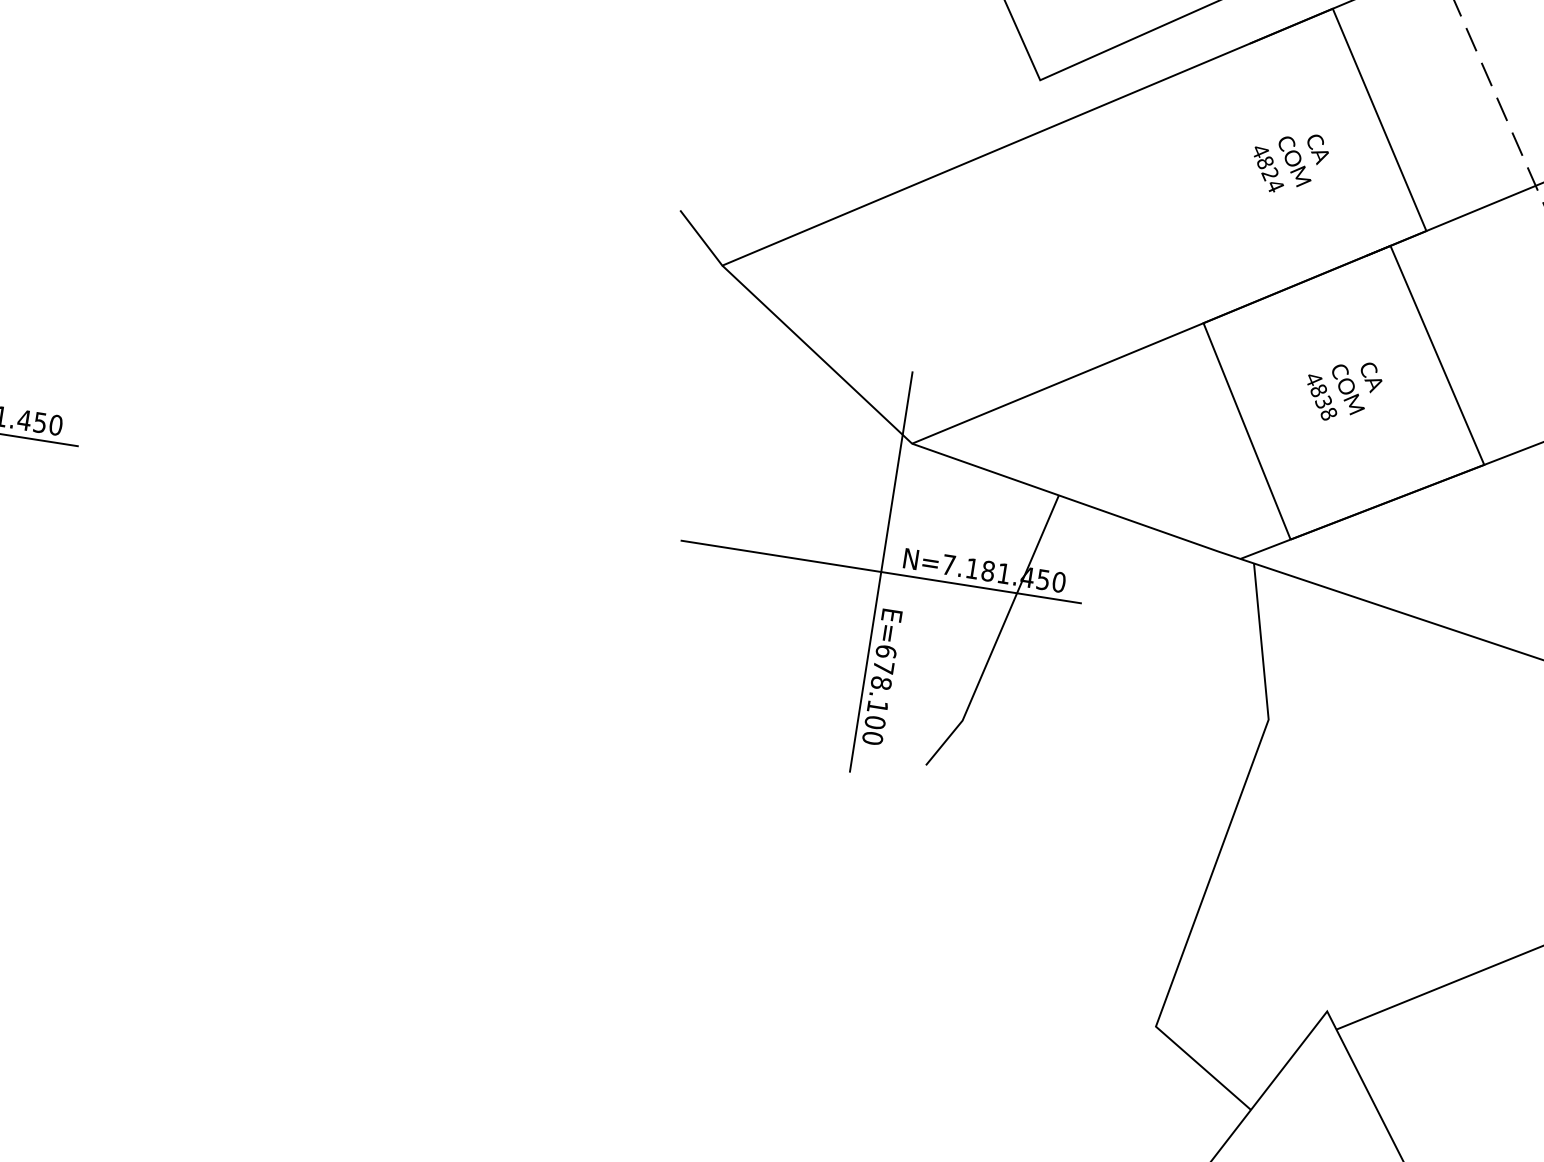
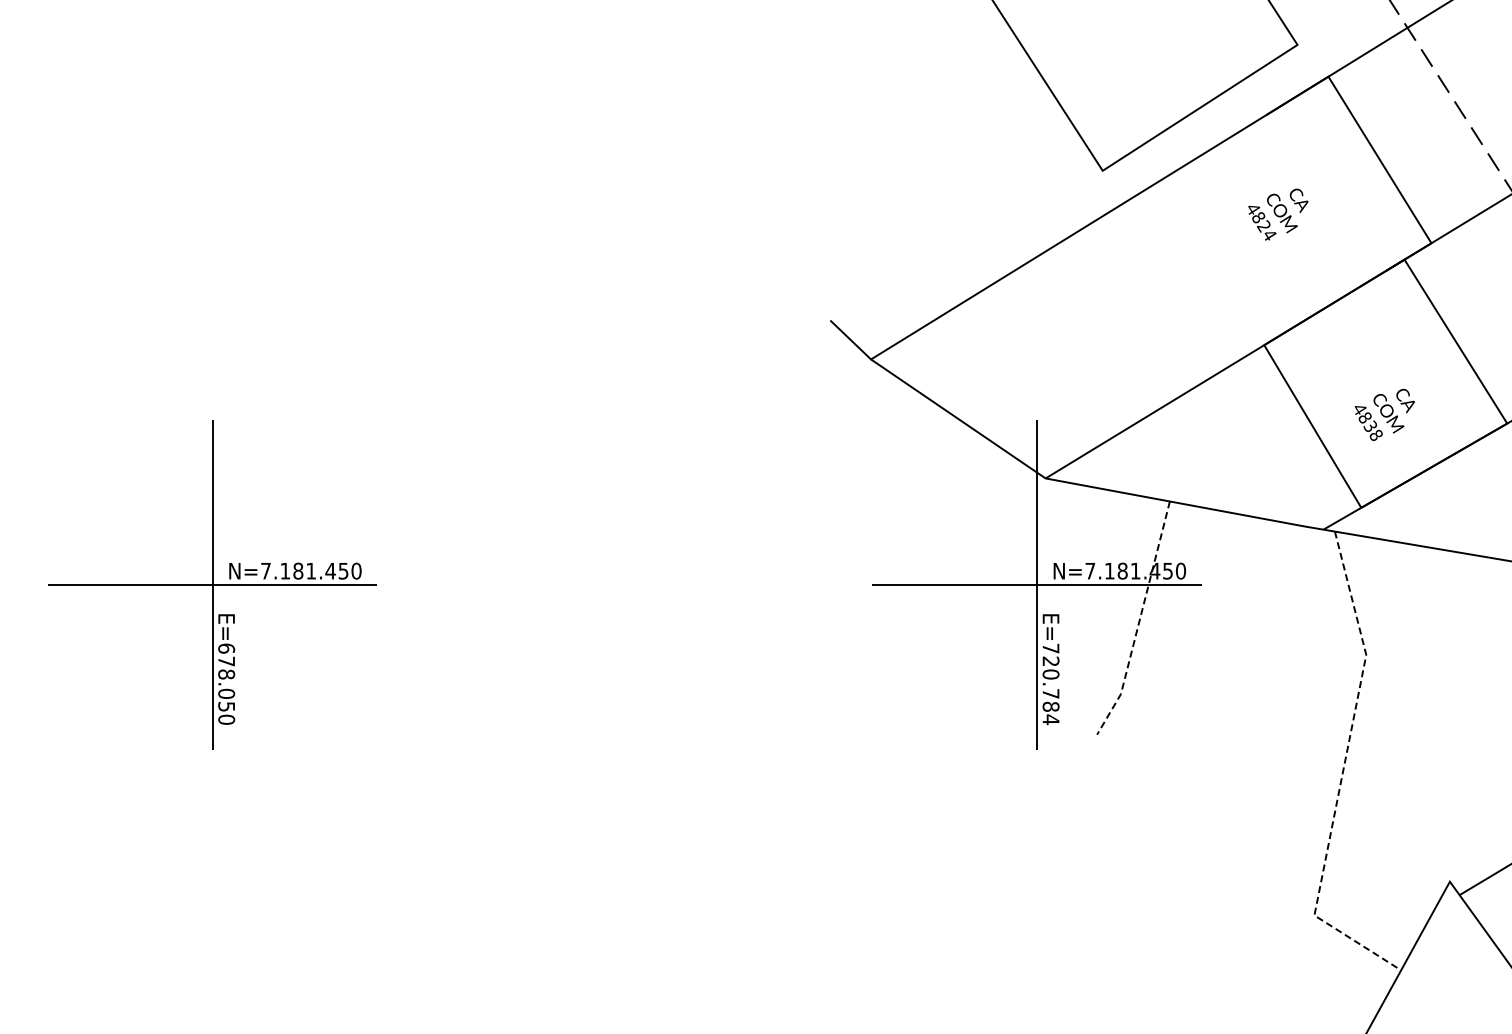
text: (1290, 162) -> (1278, 214), moved
text: (1342, 390) -> (1384, 414), moved
line: (999, 635) -> (1139, 621), solid -> dashed
text: (878, 695) -> (1050, 684), E=678.100 -> E=720.784
line: (1217, 859) -> (1342, 773), solid -> dashed

